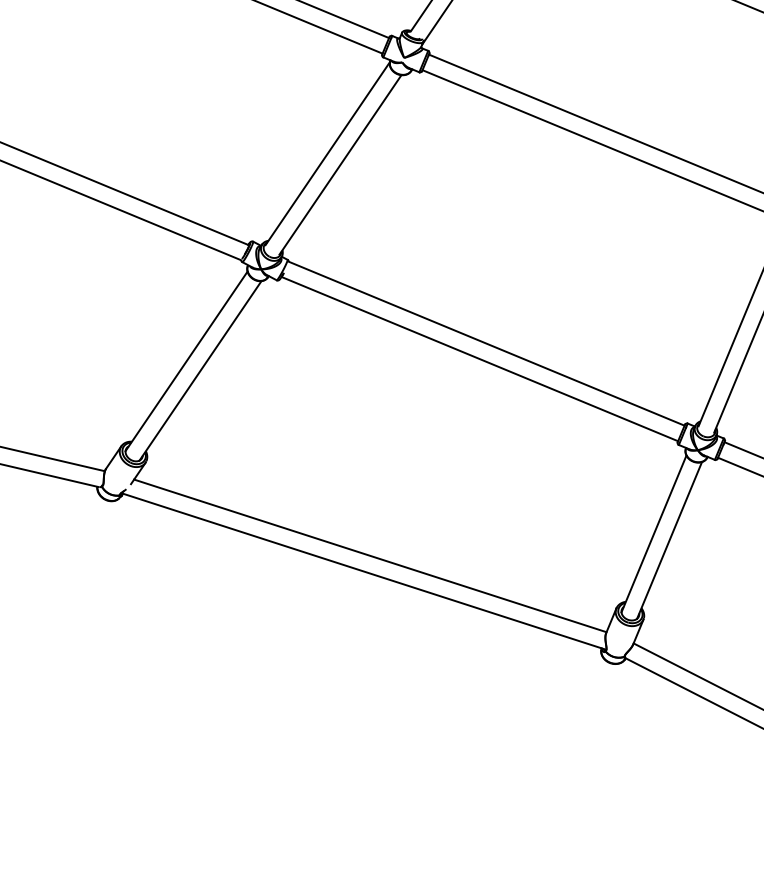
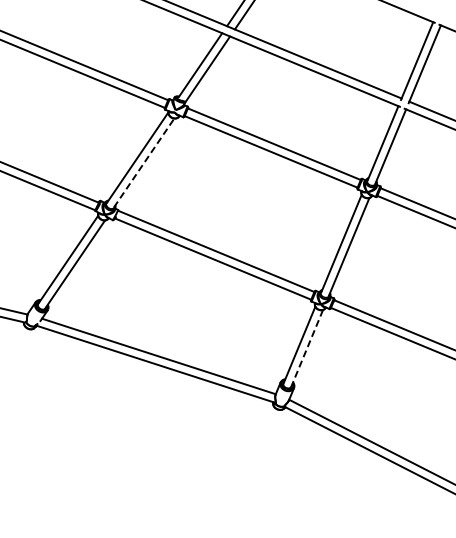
line: (341, 165) -> (144, 163), solid -> dashed
line: (668, 539) -> (306, 348), solid -> dashed

